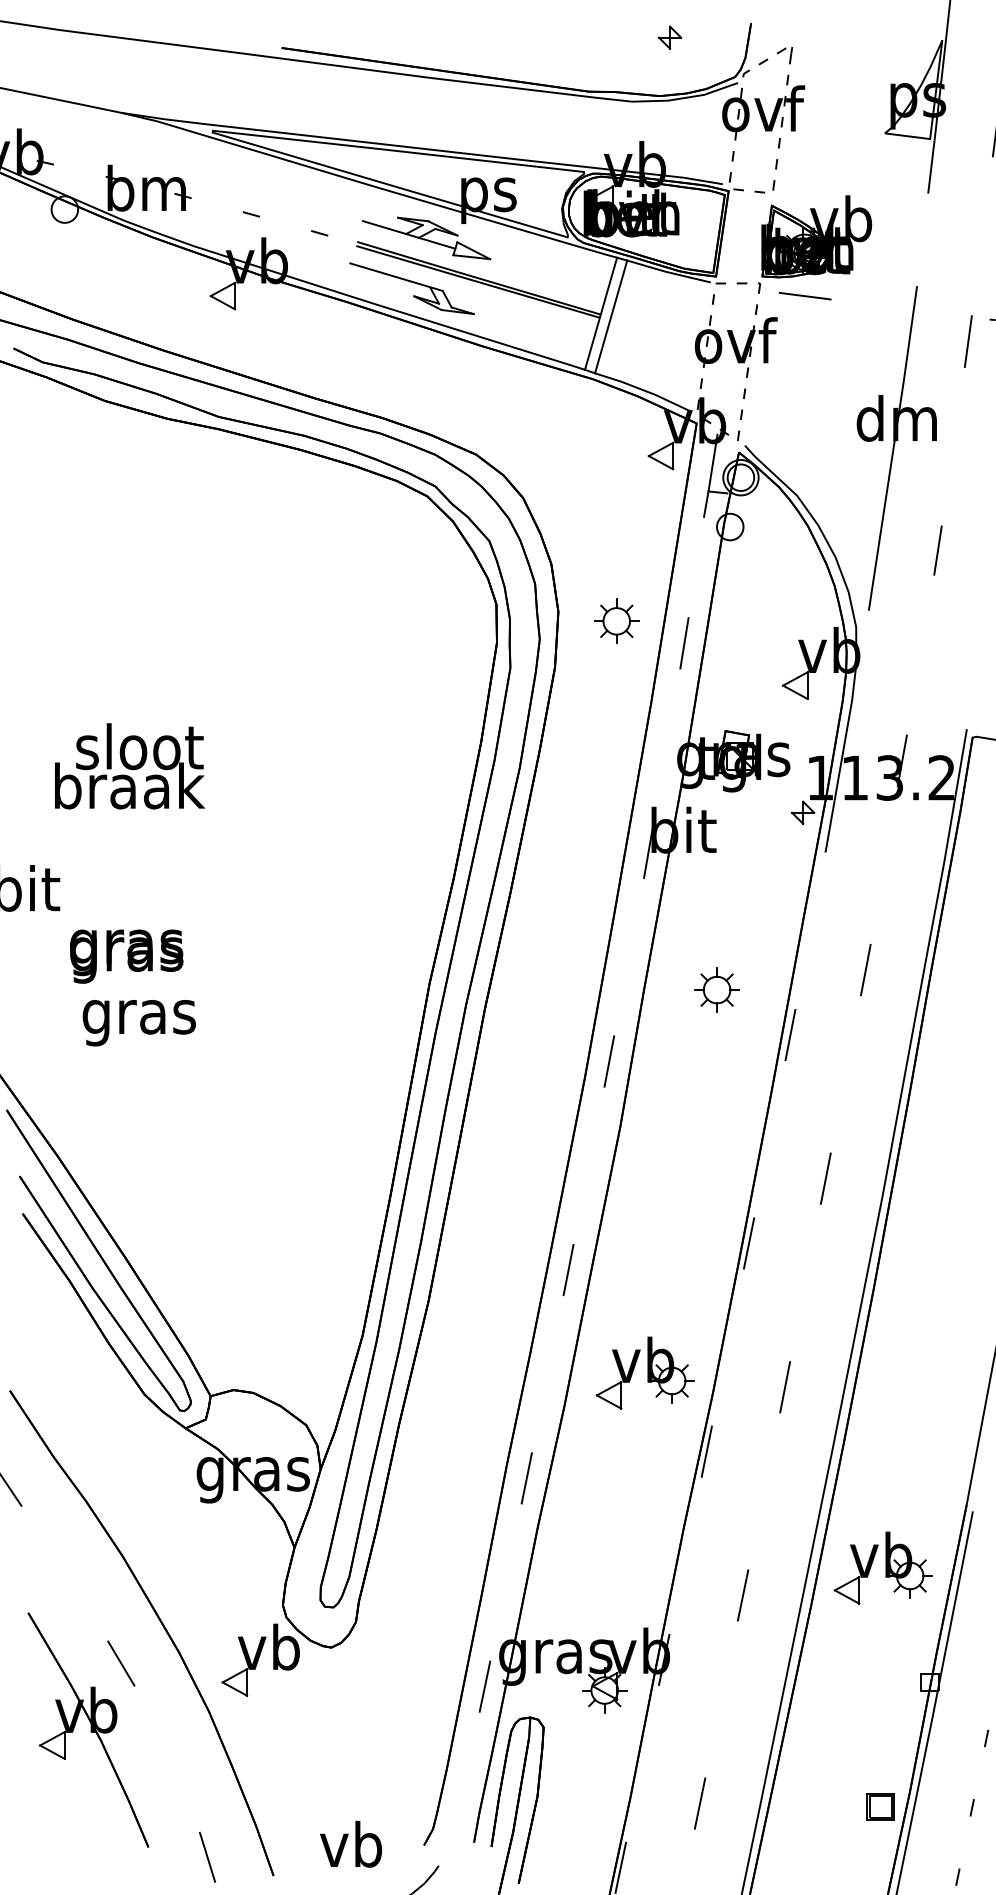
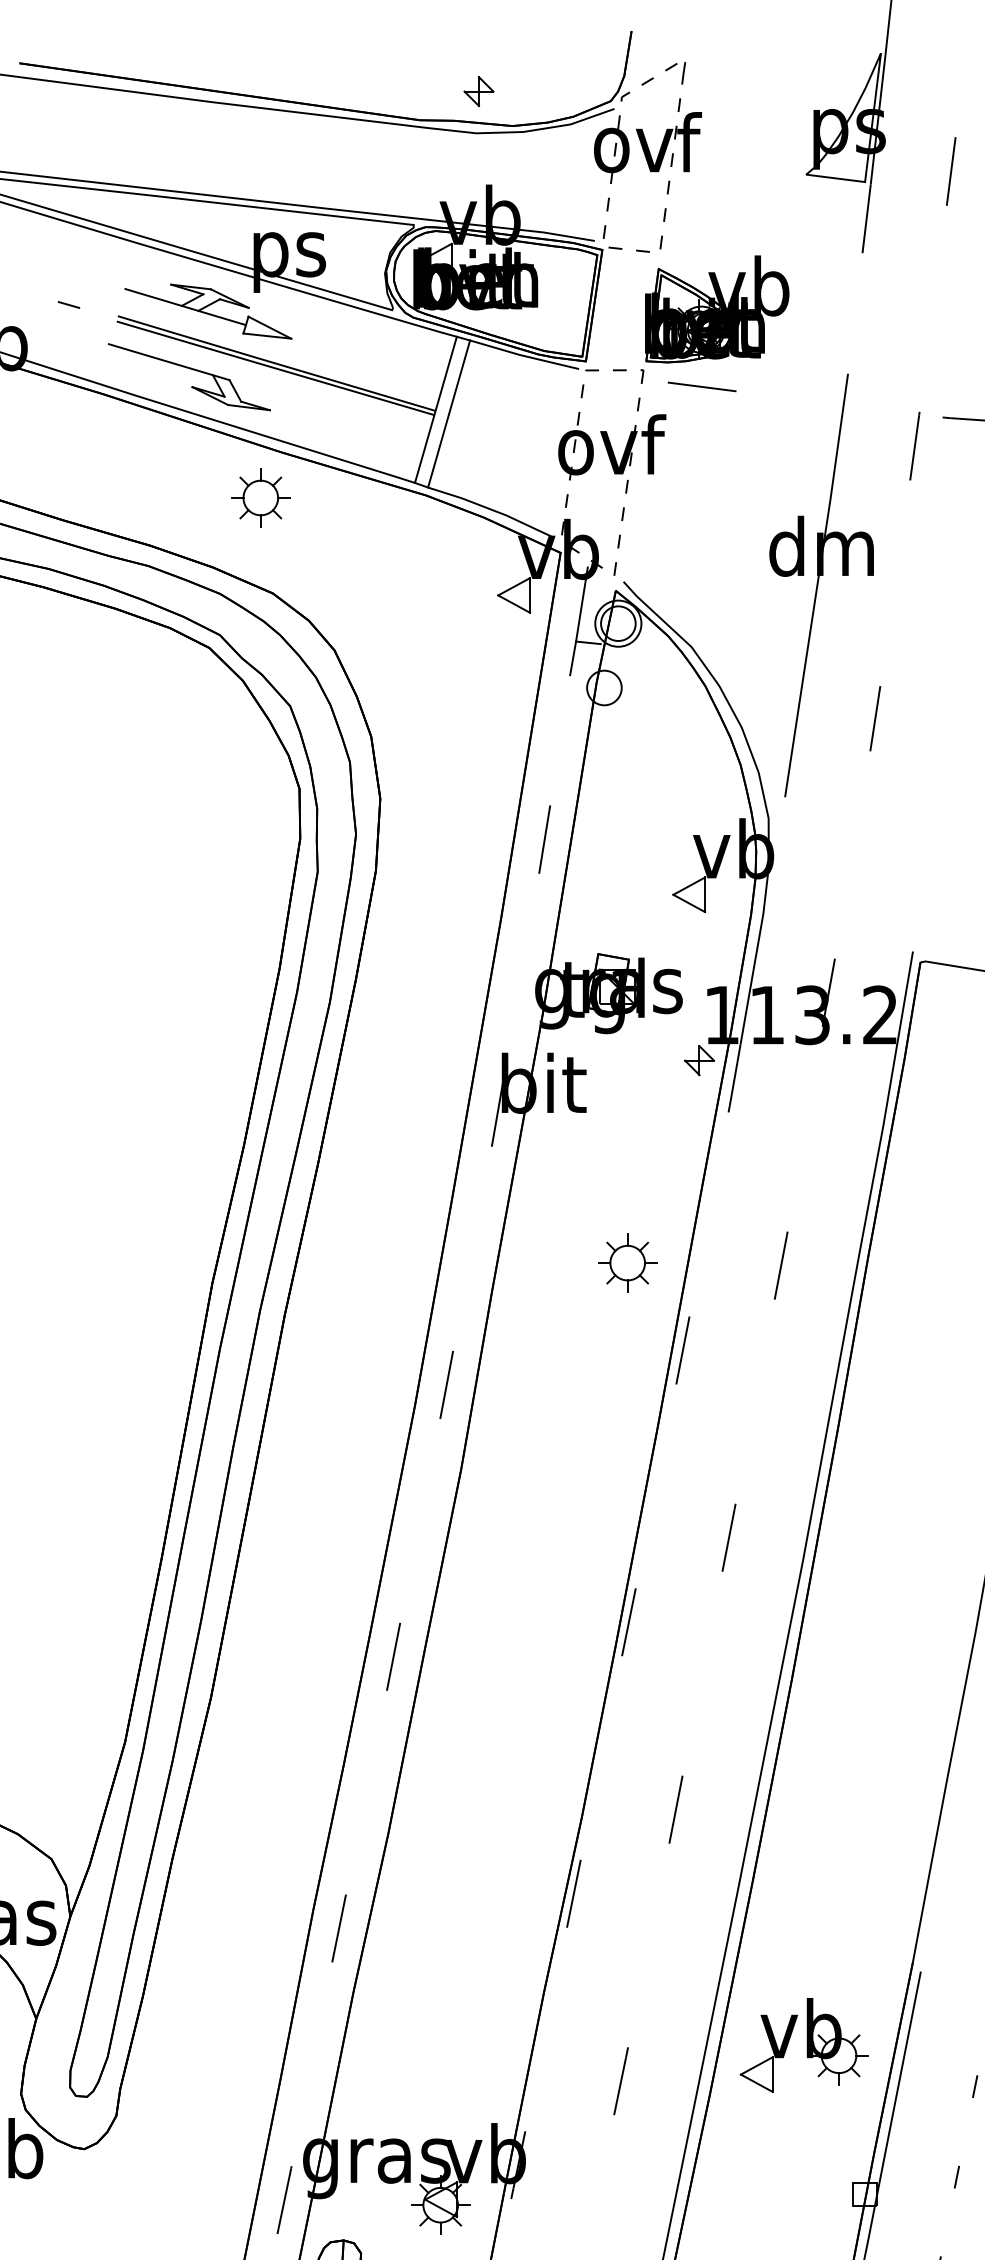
part: (670, 37) -> (479, 91), moved
part: (616, 620) -> (260, 496), moved
part: (716, 989) -> (626, 1262), moved
part: (644, 1372) -> (492, 1790), removed

